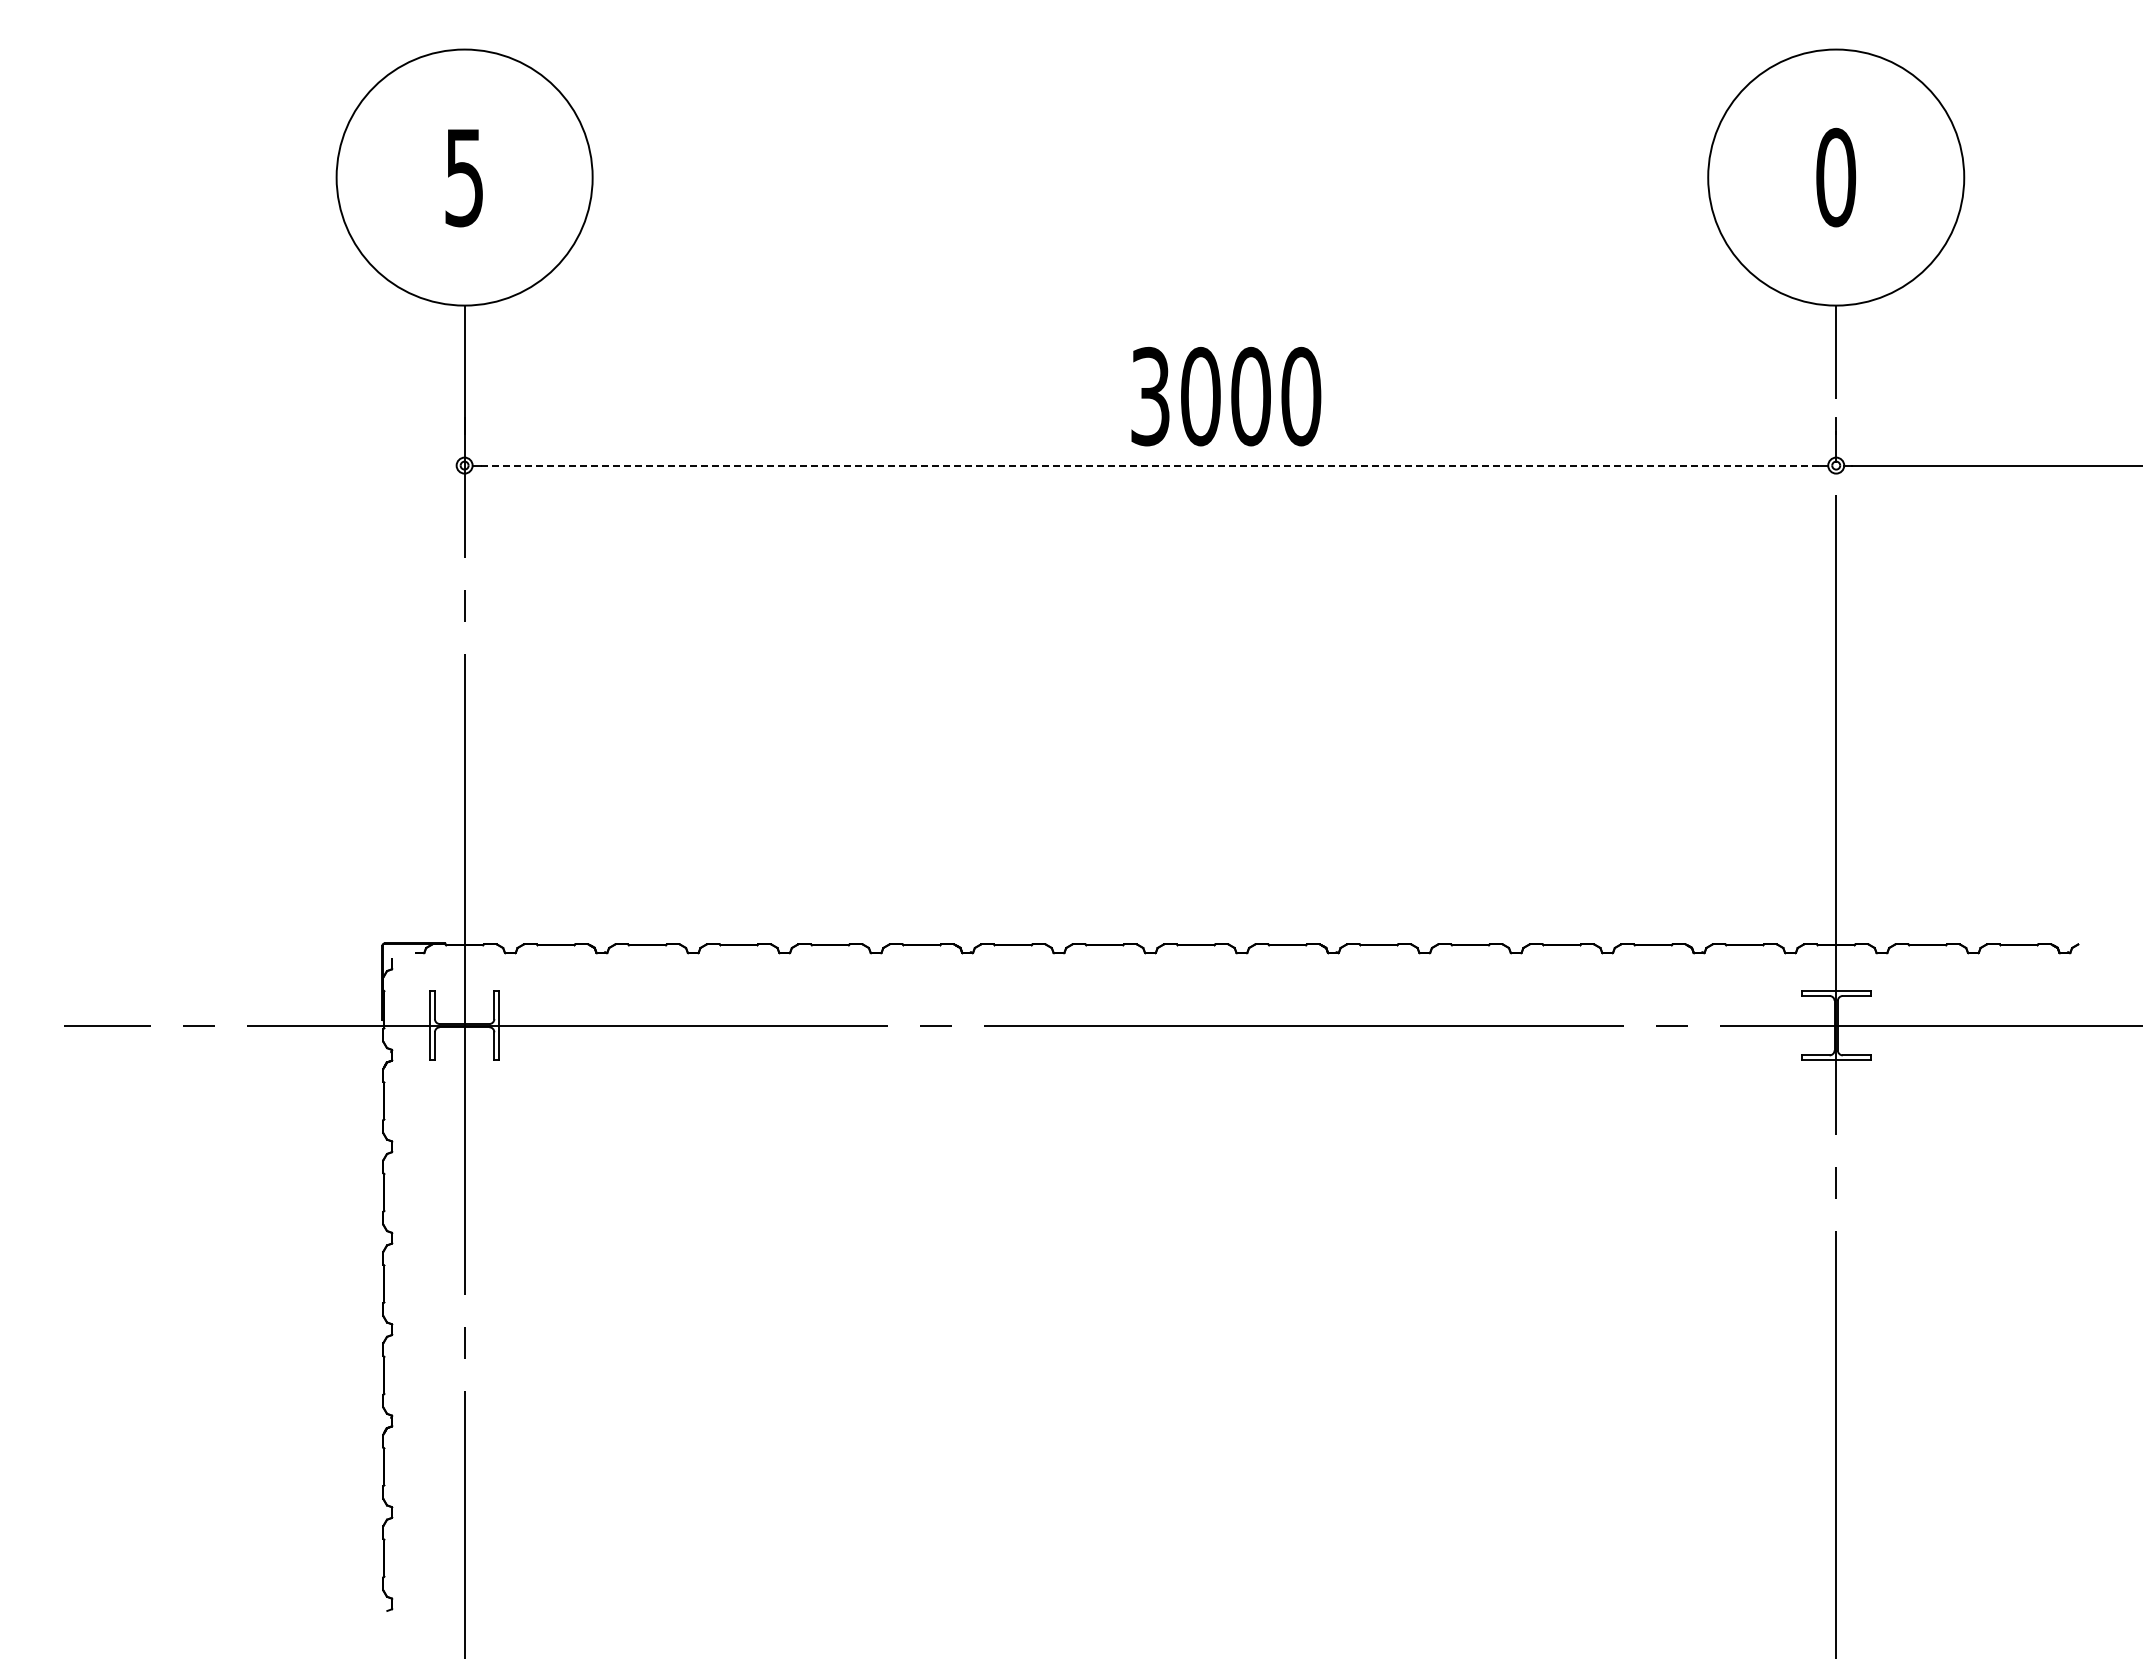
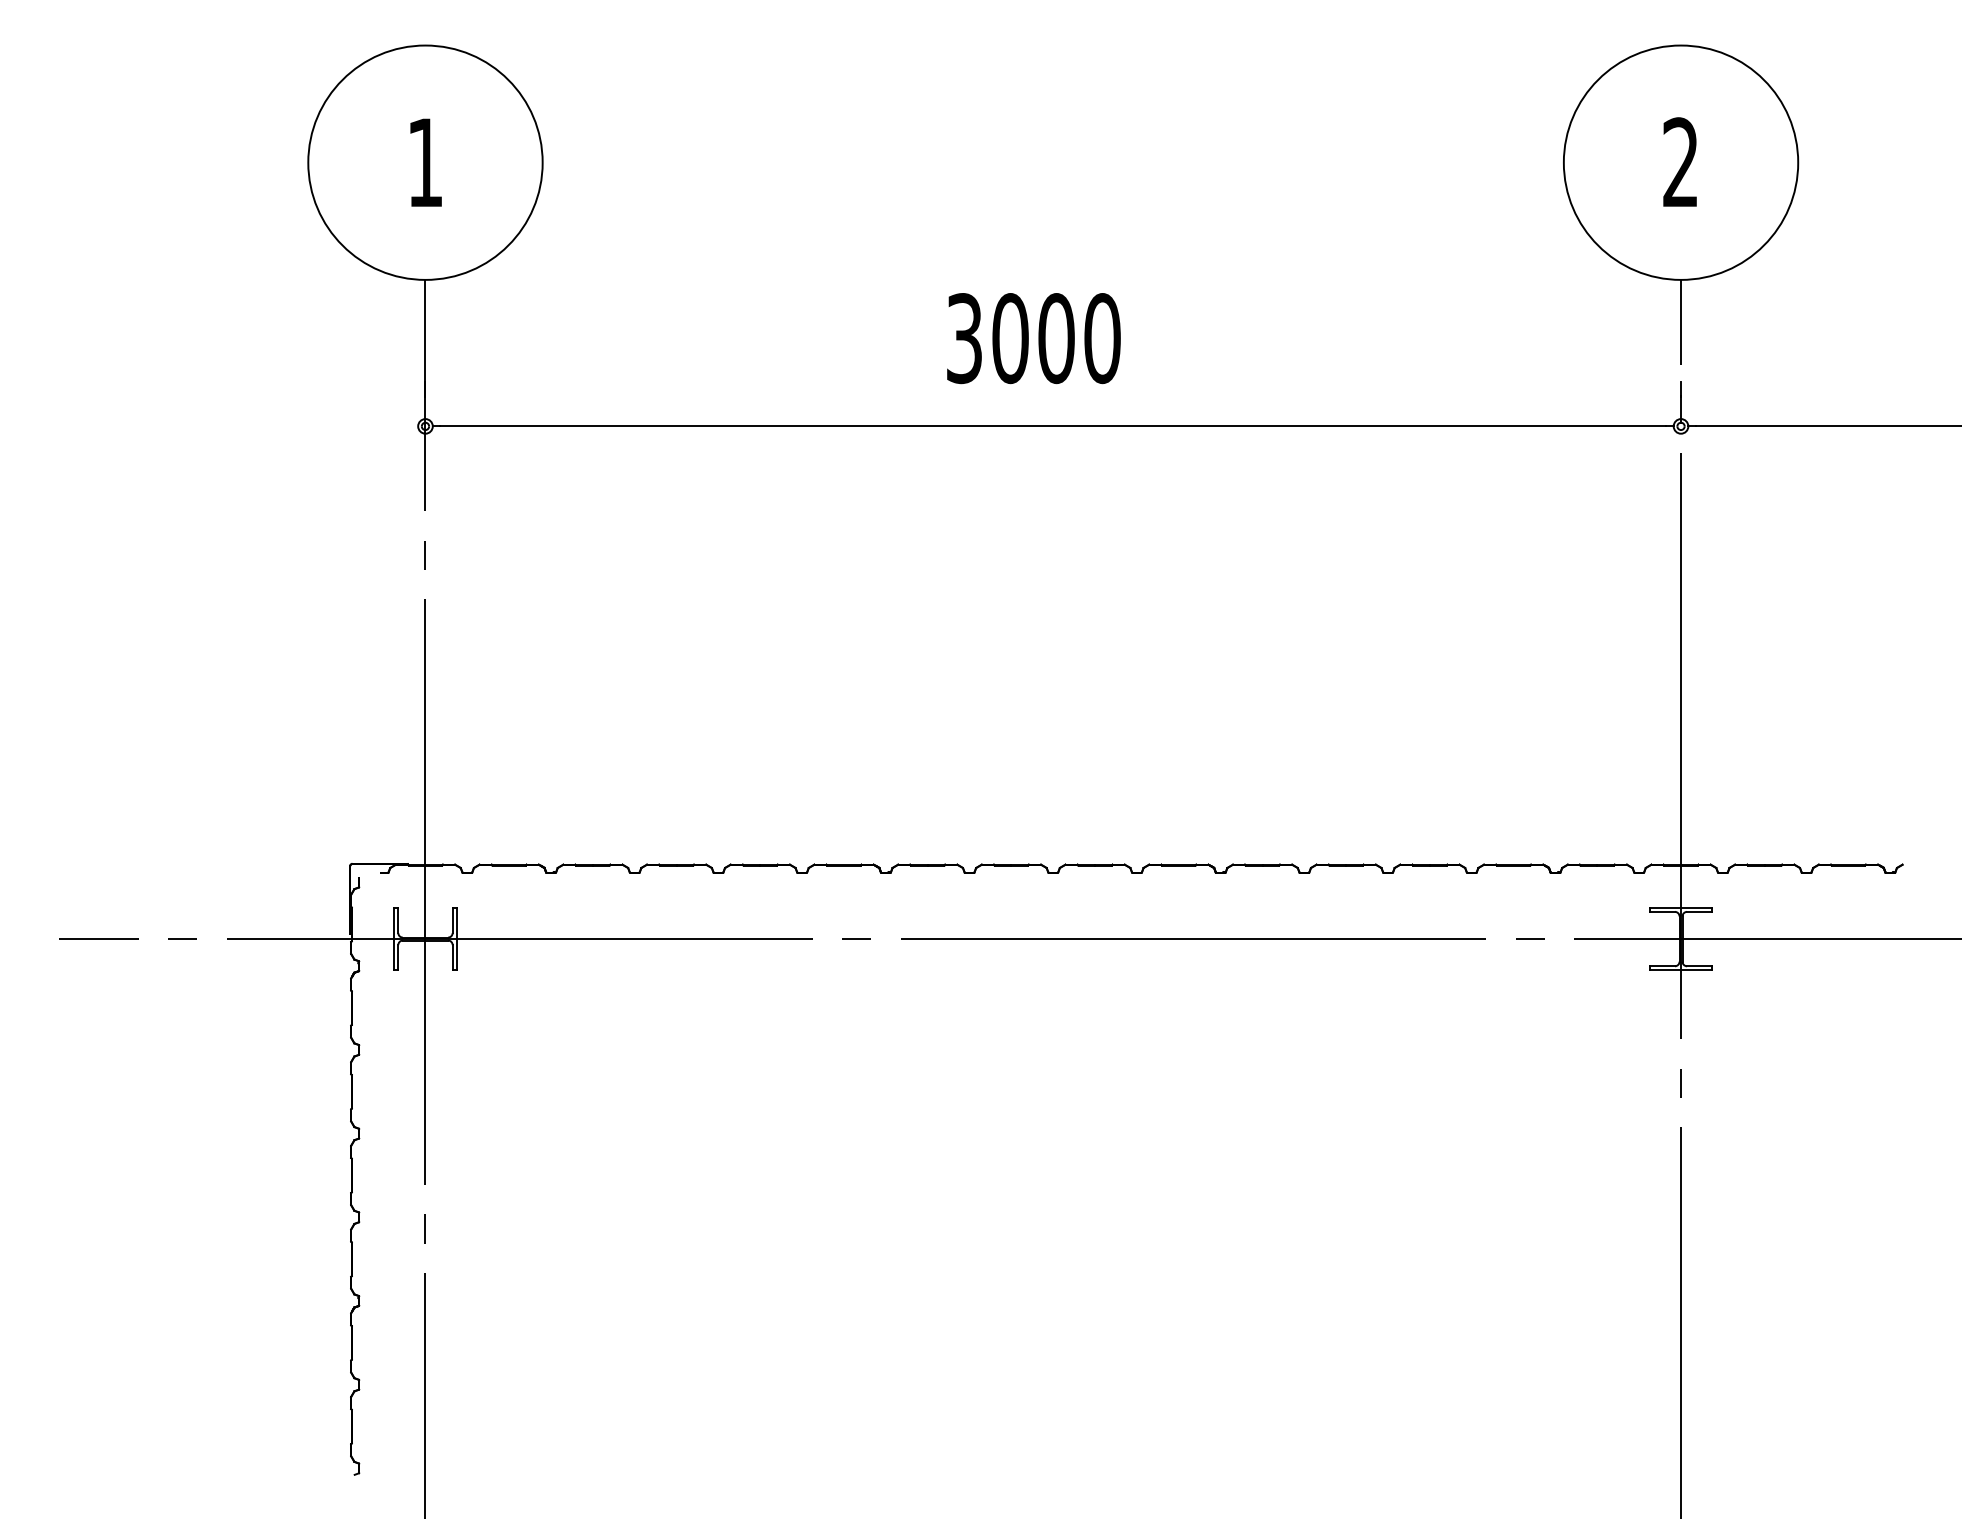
text: (1836, 177) -> (1681, 162), 0 -> 2
text: (463, 178) -> (424, 163), 5 -> 1
text: (1226, 396) -> (1034, 338), moved
line: (1150, 465) -> (1053, 426), dashed -> solid

